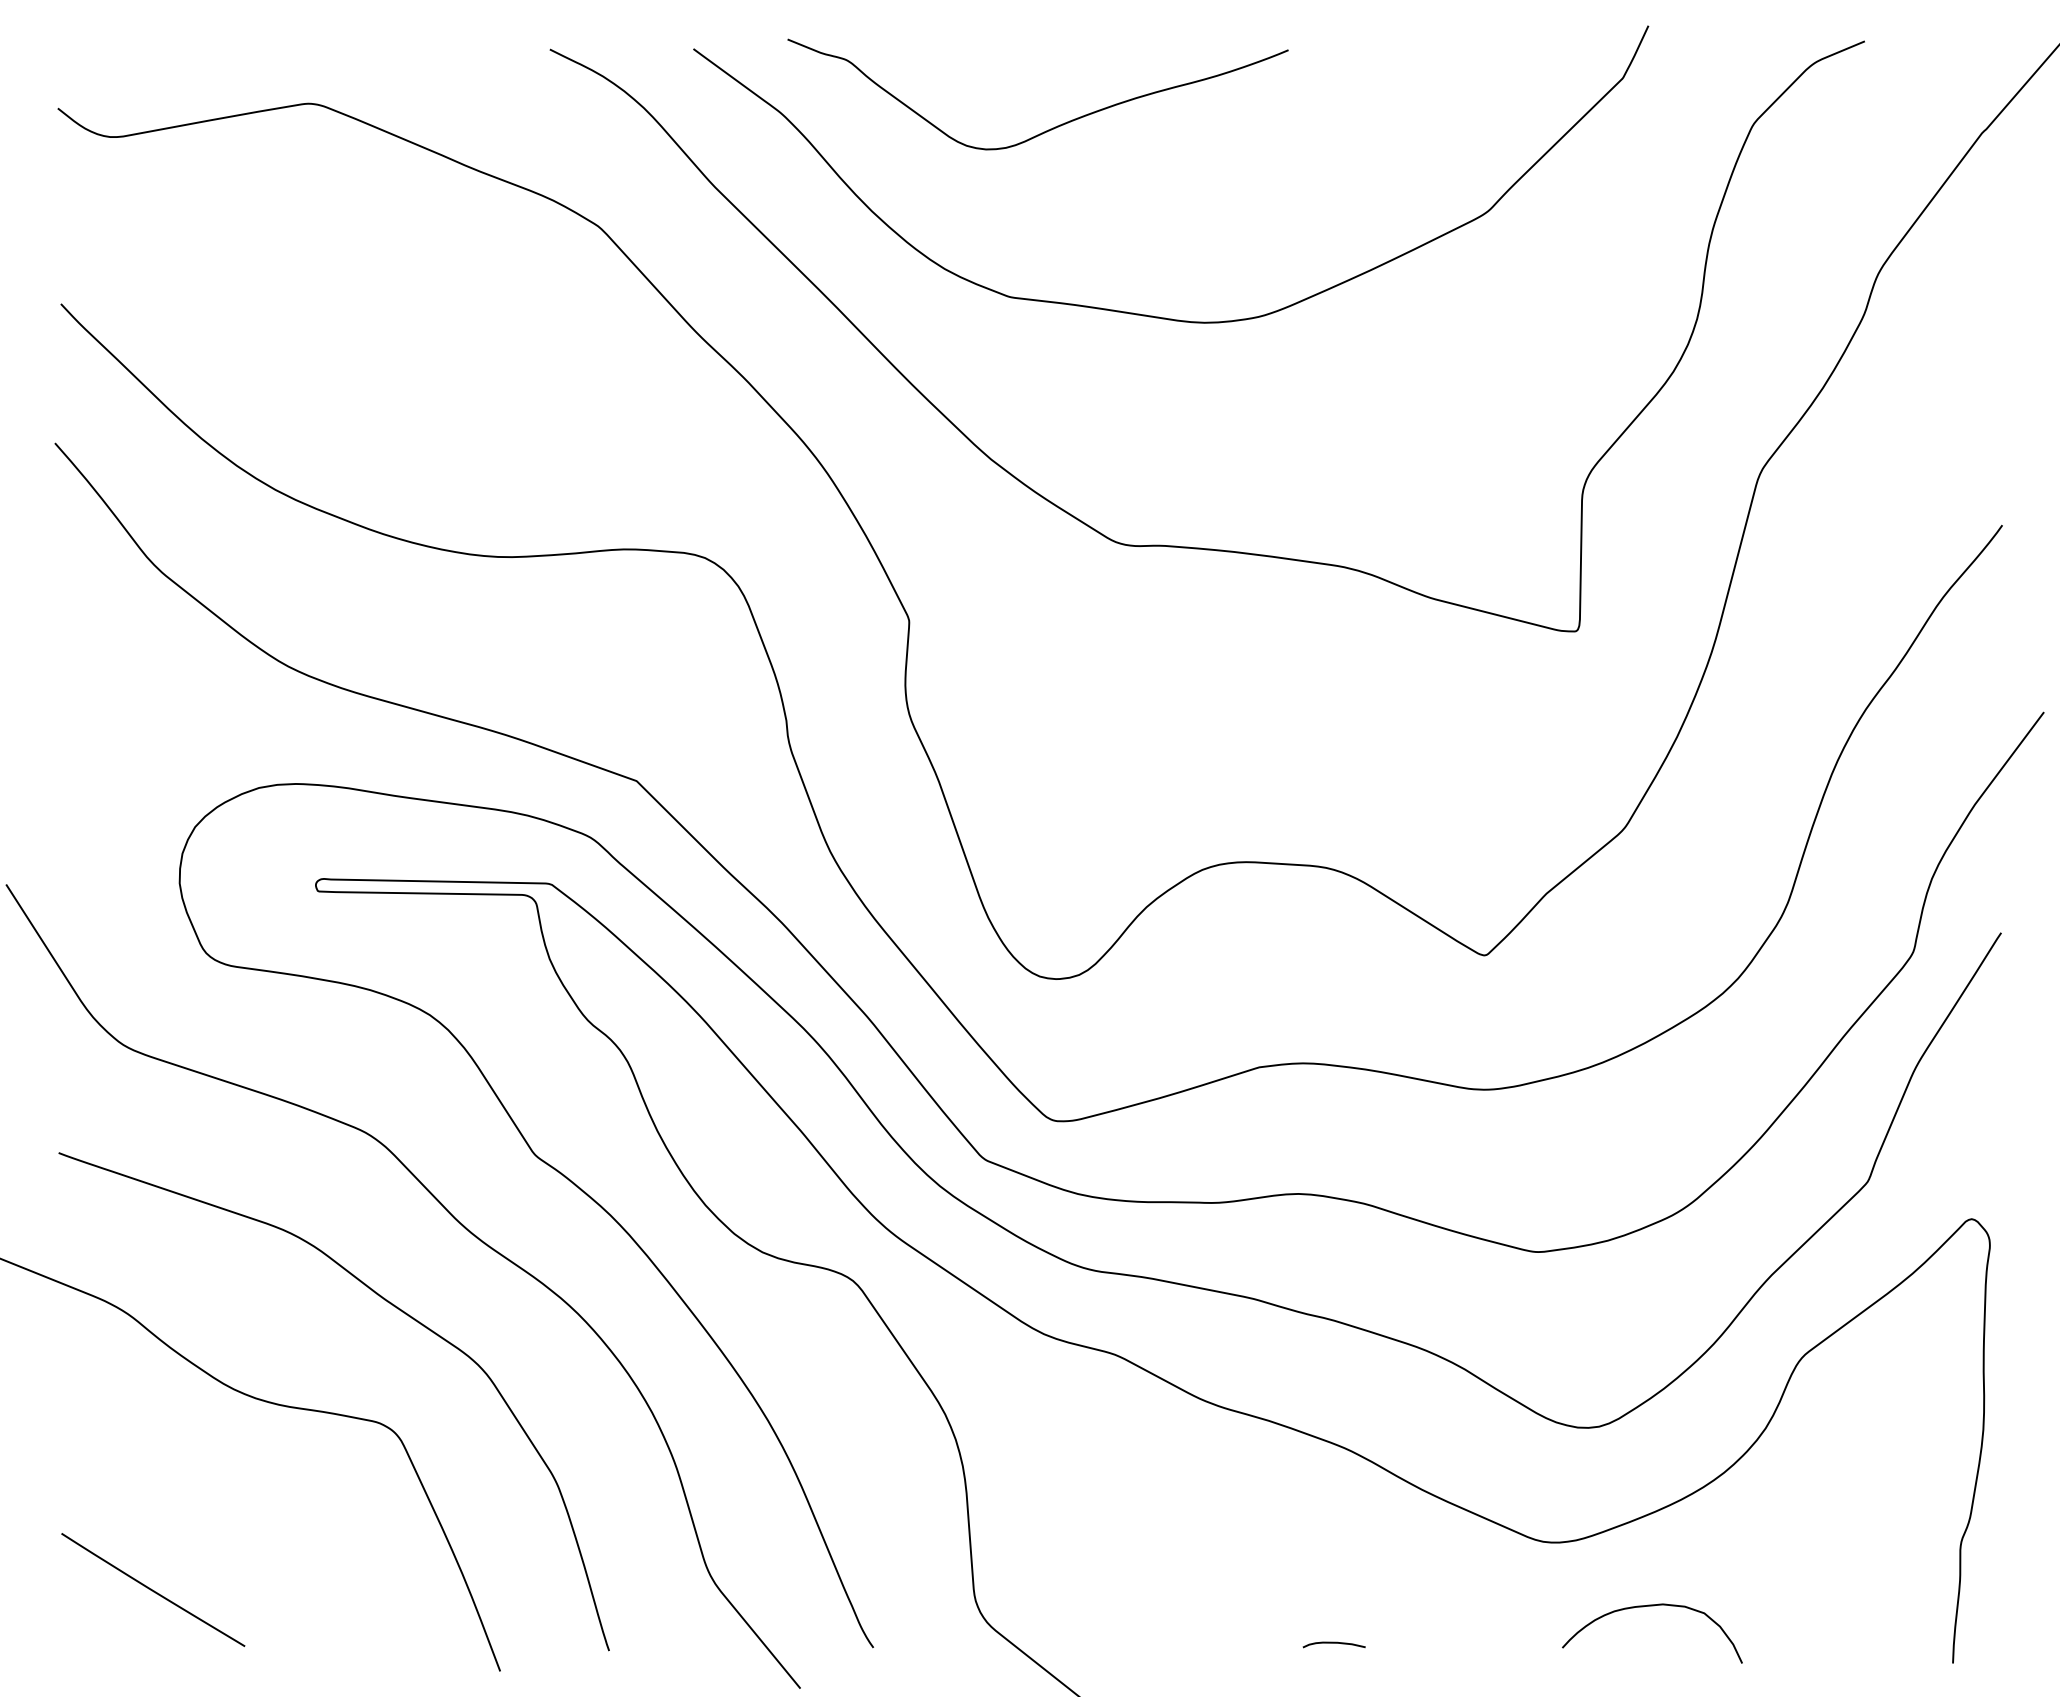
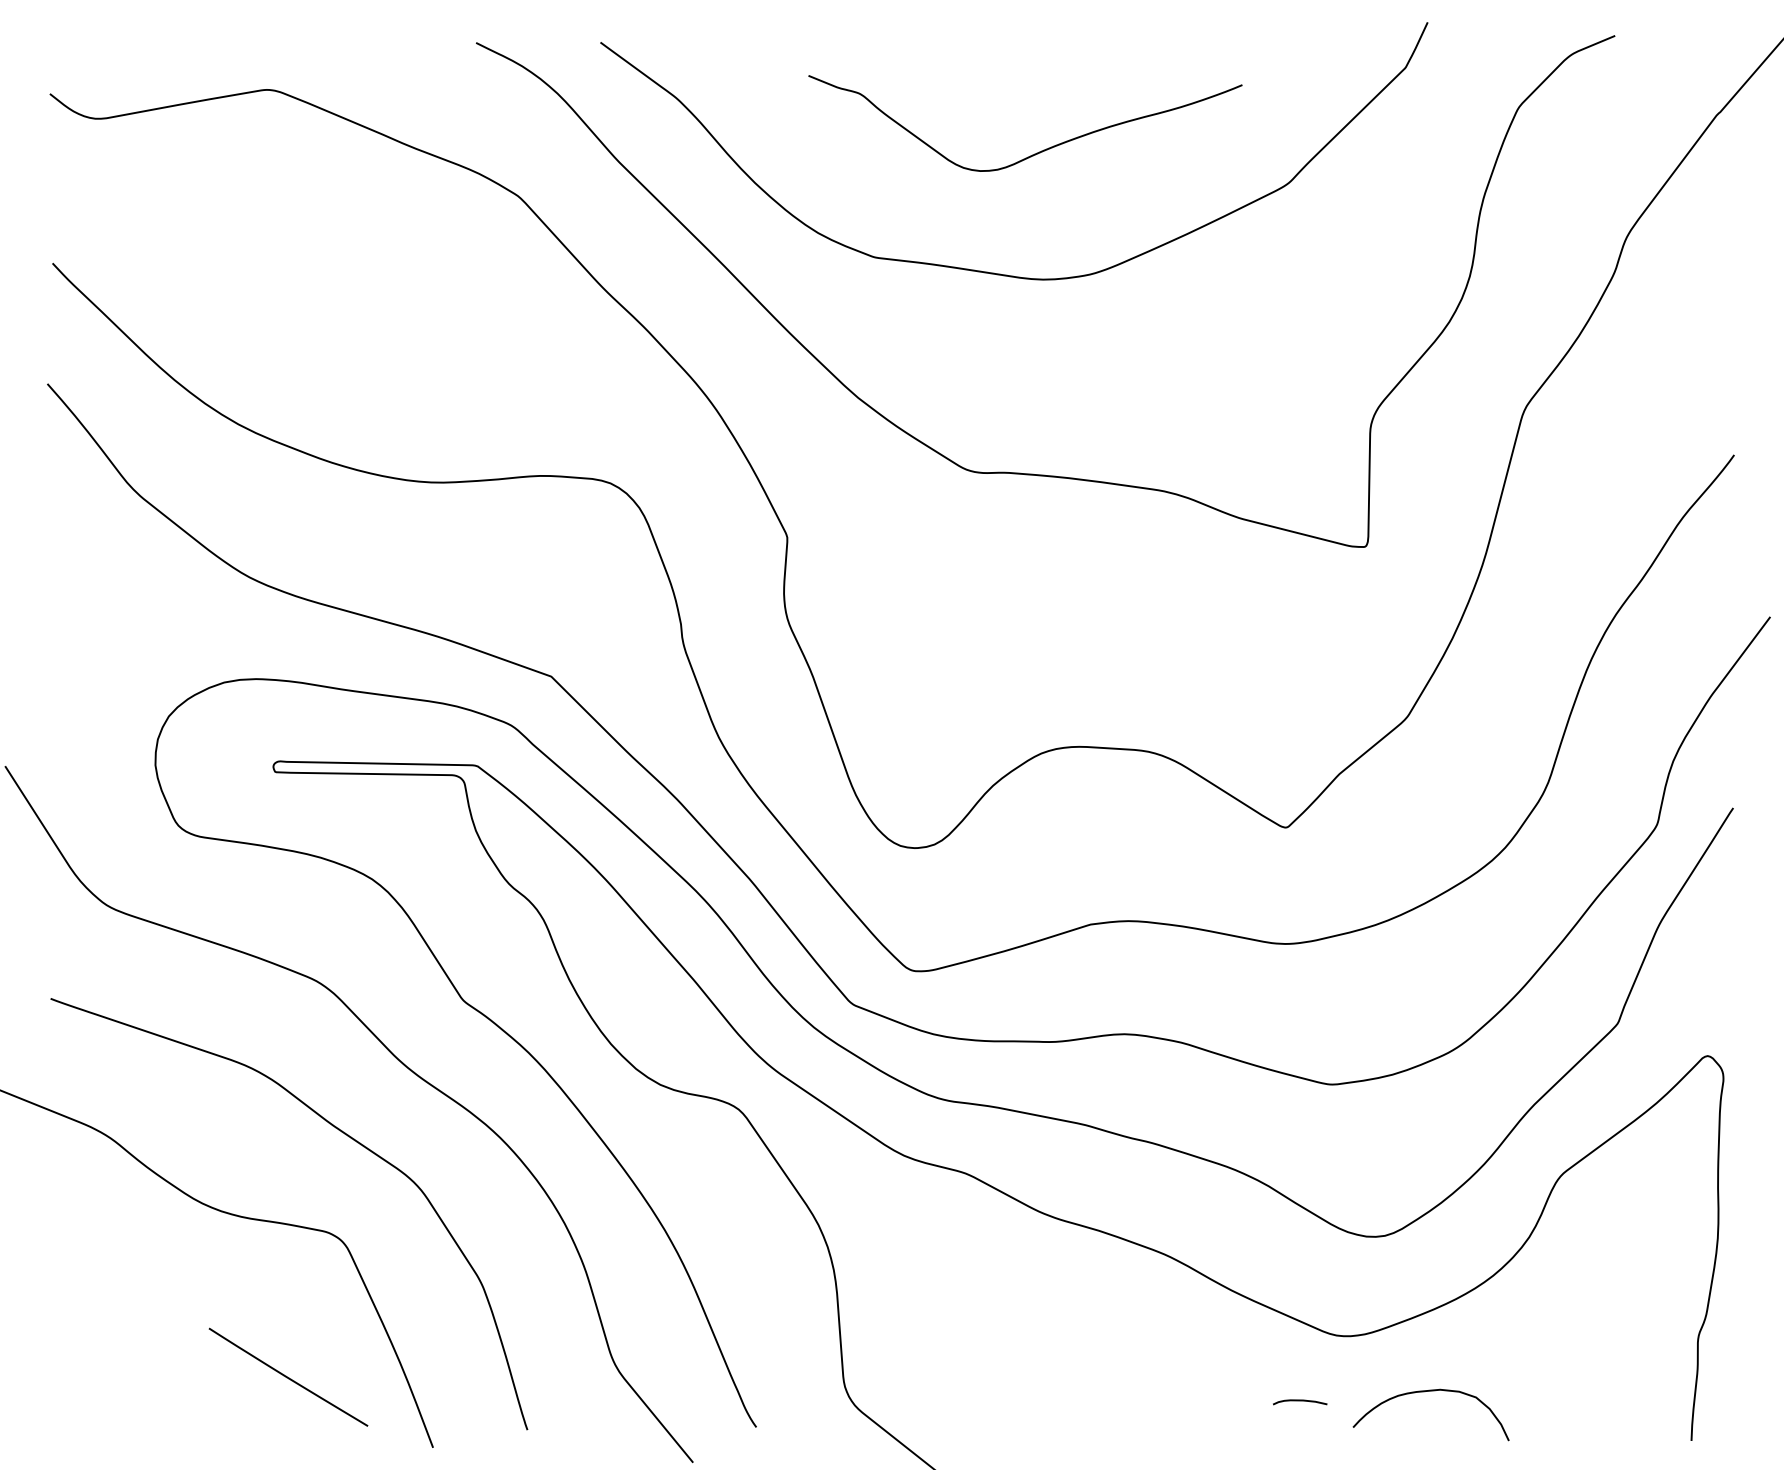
curve: (1050, 128) -> (1036, 152), moved
curve: (152, 1589) -> (287, 1376), moved
curve: (1333, 1643) -> (1299, 1401), moved

